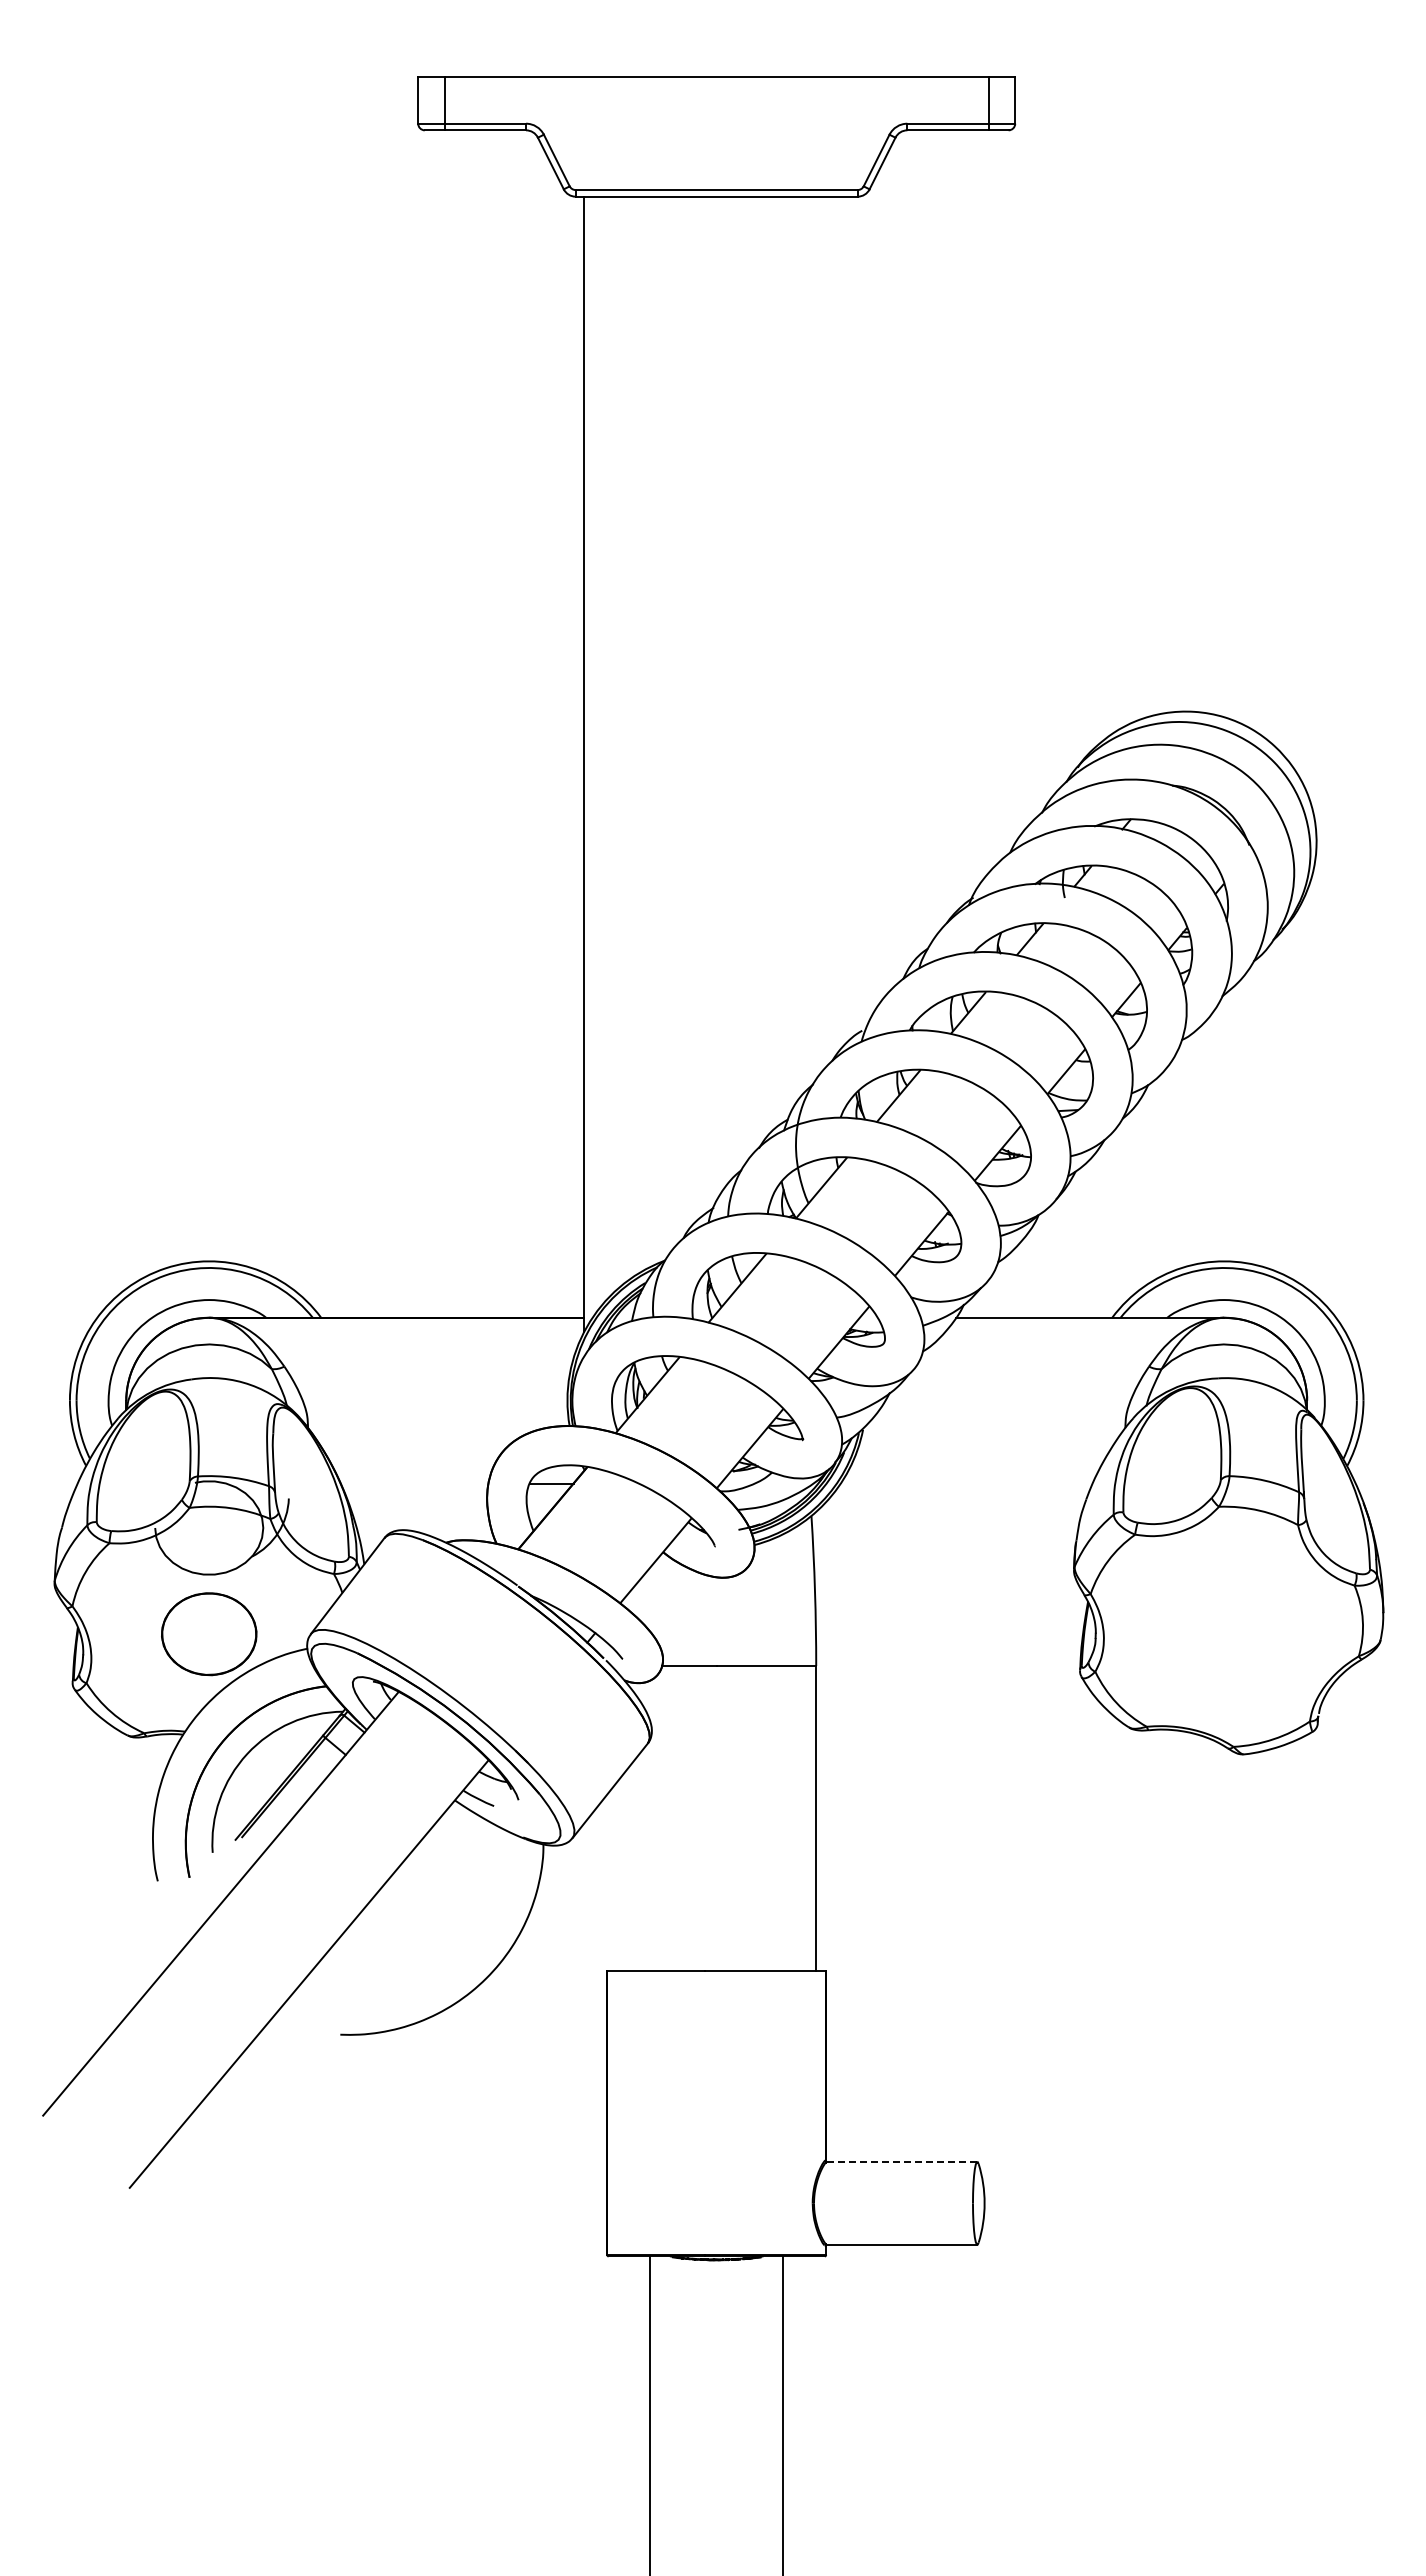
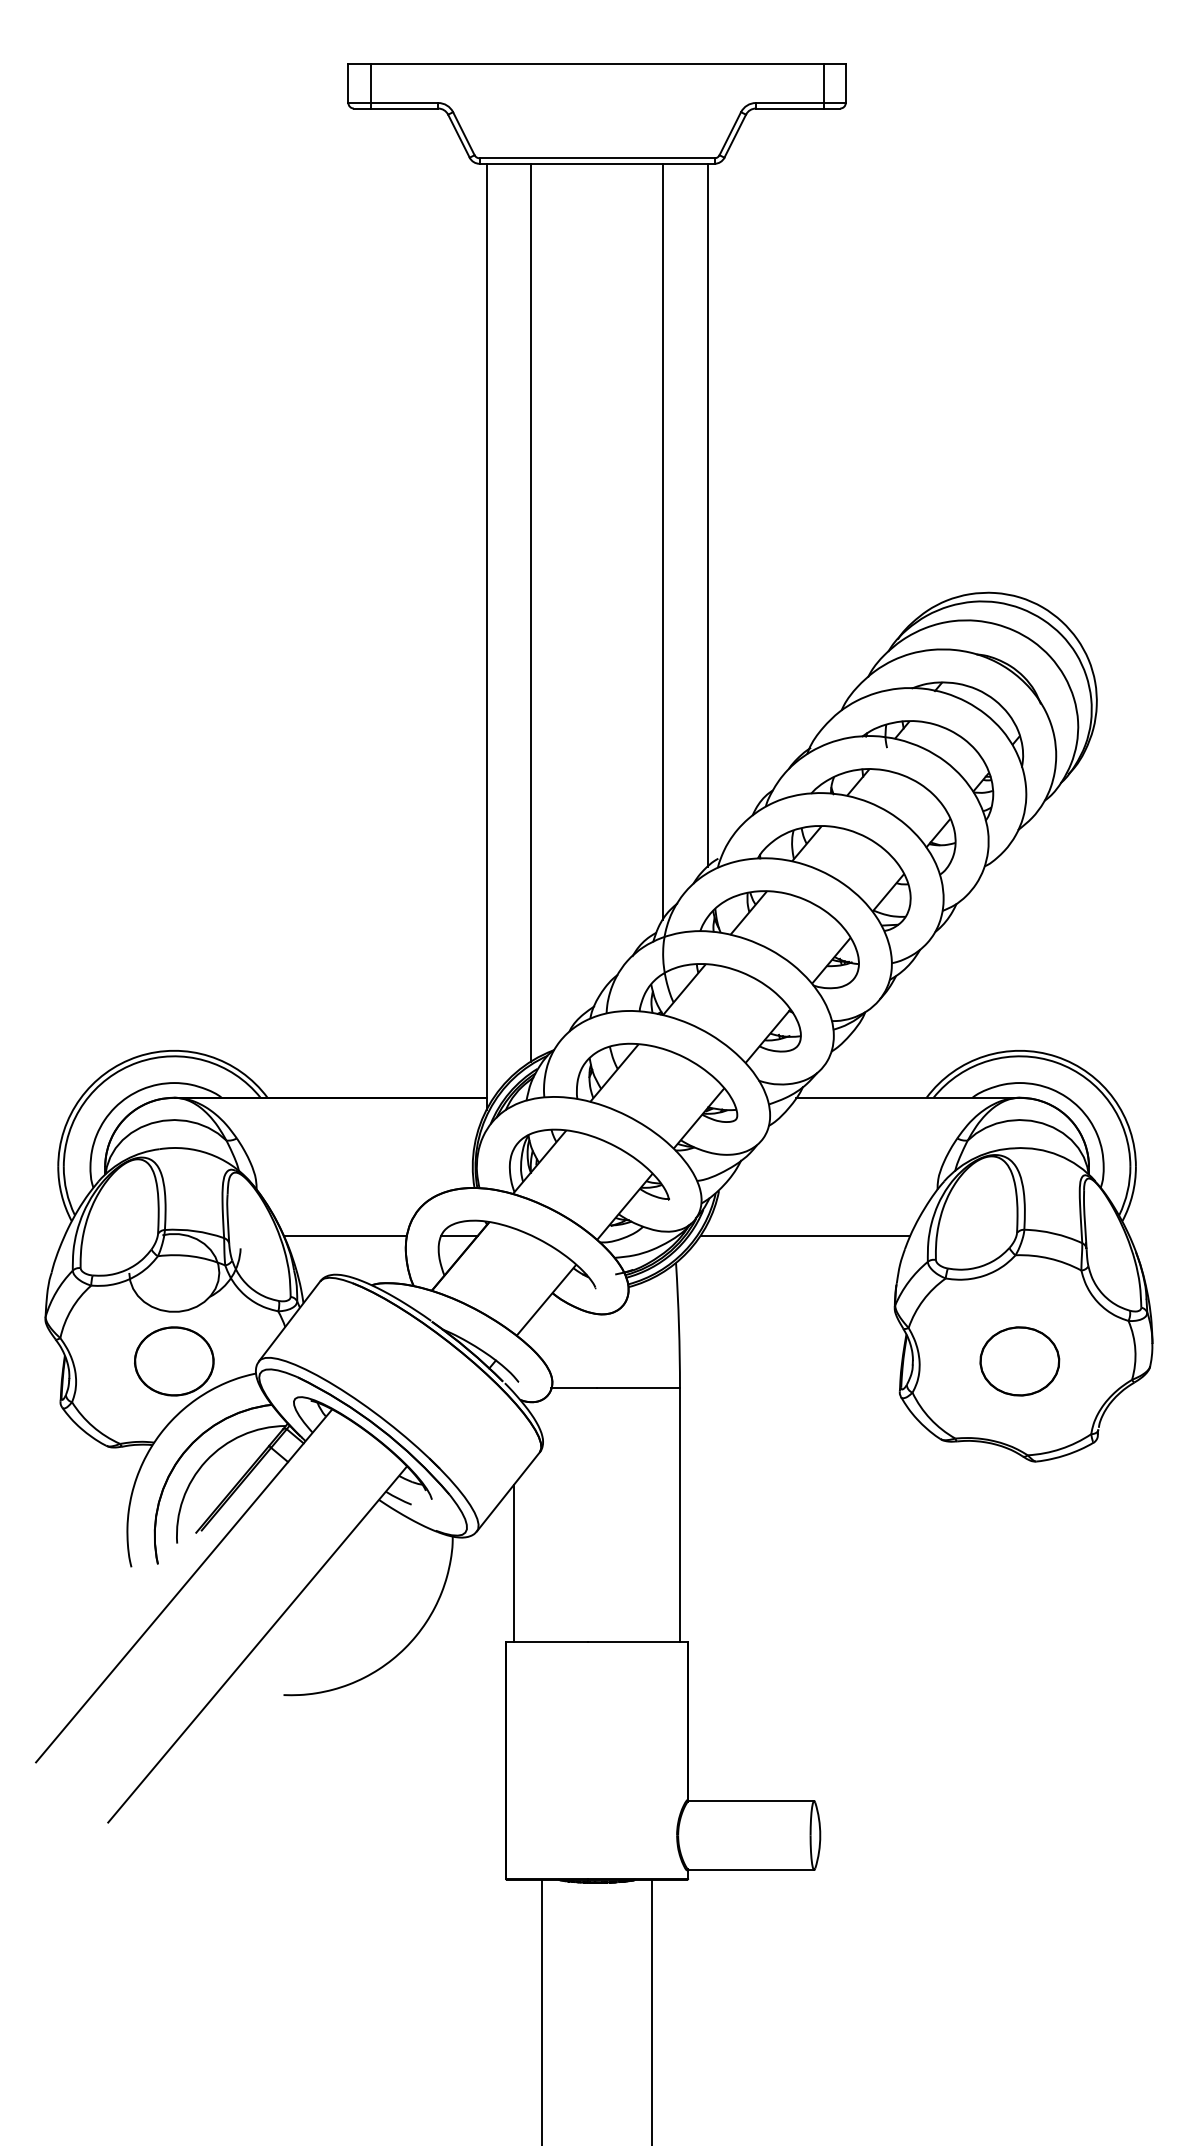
line: (849, 618) -> (707, 515), added
line: (796, 650) -> (663, 541), added
line: (637, 735) -> (531, 612), added
line: (414, 1483) -> (345, 1235), added
line: (966, 1483) -> (805, 1235), added
part: (1224, 1634) -> (1020, 1361), added
line: (617, 1876) -> (514, 1563), added
line: (901, 2161) -> (751, 1800), dashed -> solid

